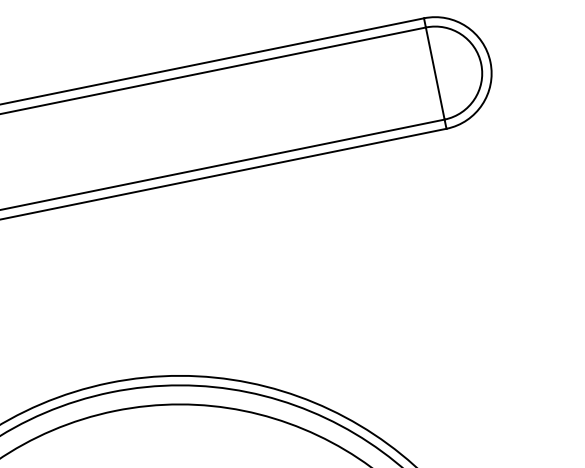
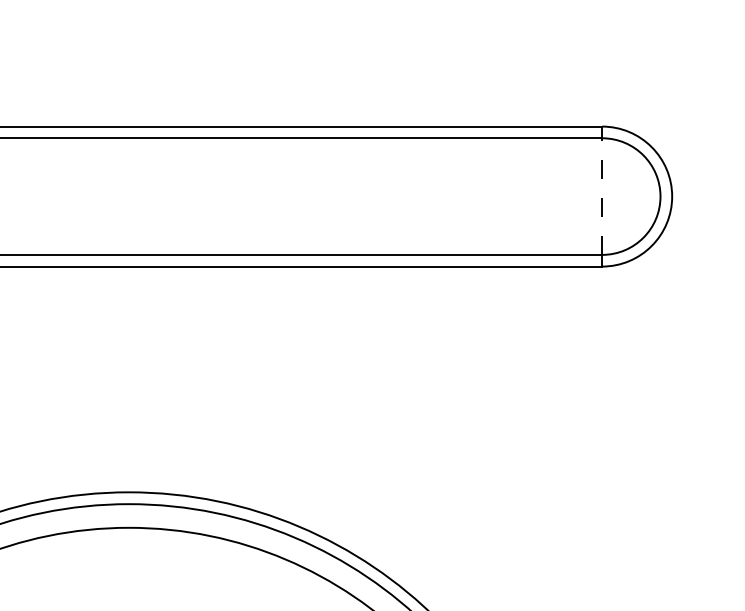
line: (435, 73) -> (602, 196), solid -> dashed

